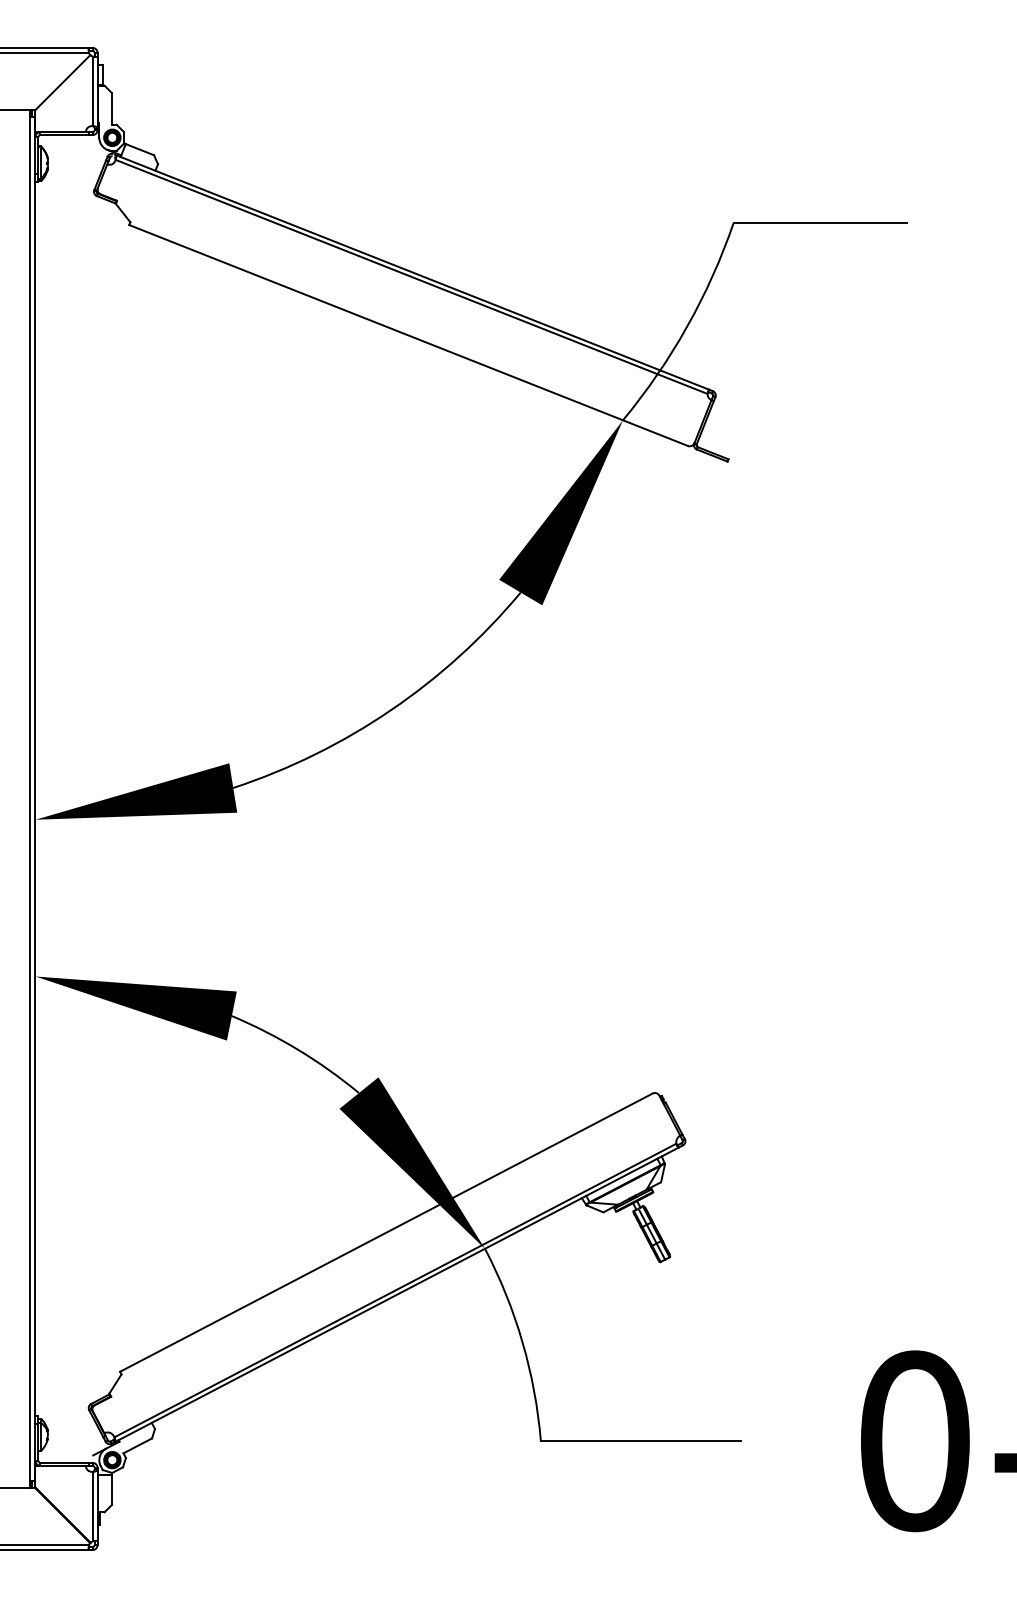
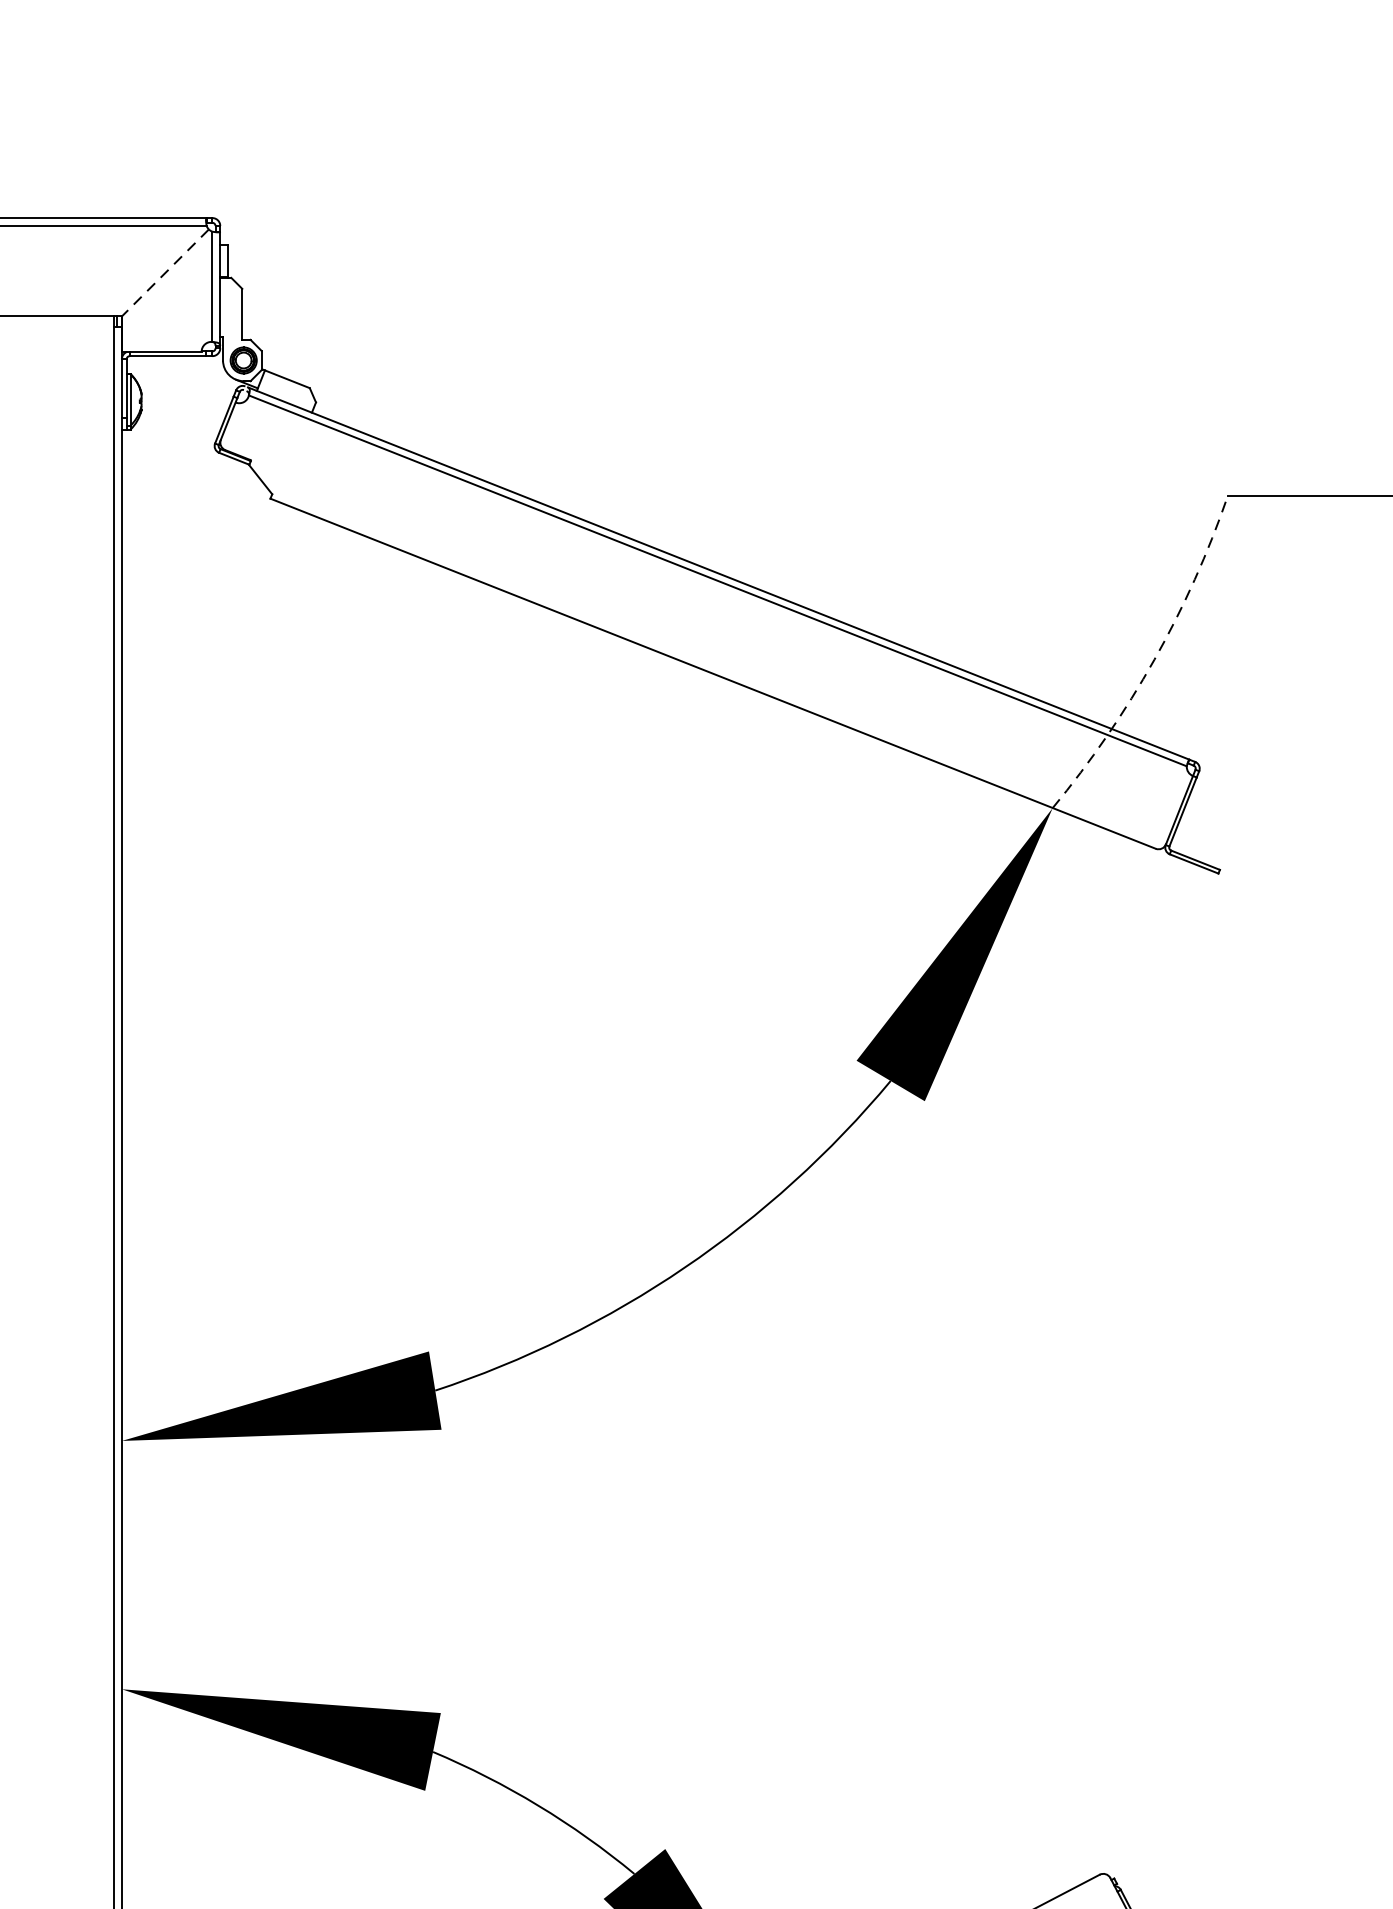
line: (62, 82) -> (164, 272), solid -> dashed
arc: (687, 326) -> (1154, 659), solid -> dashed

